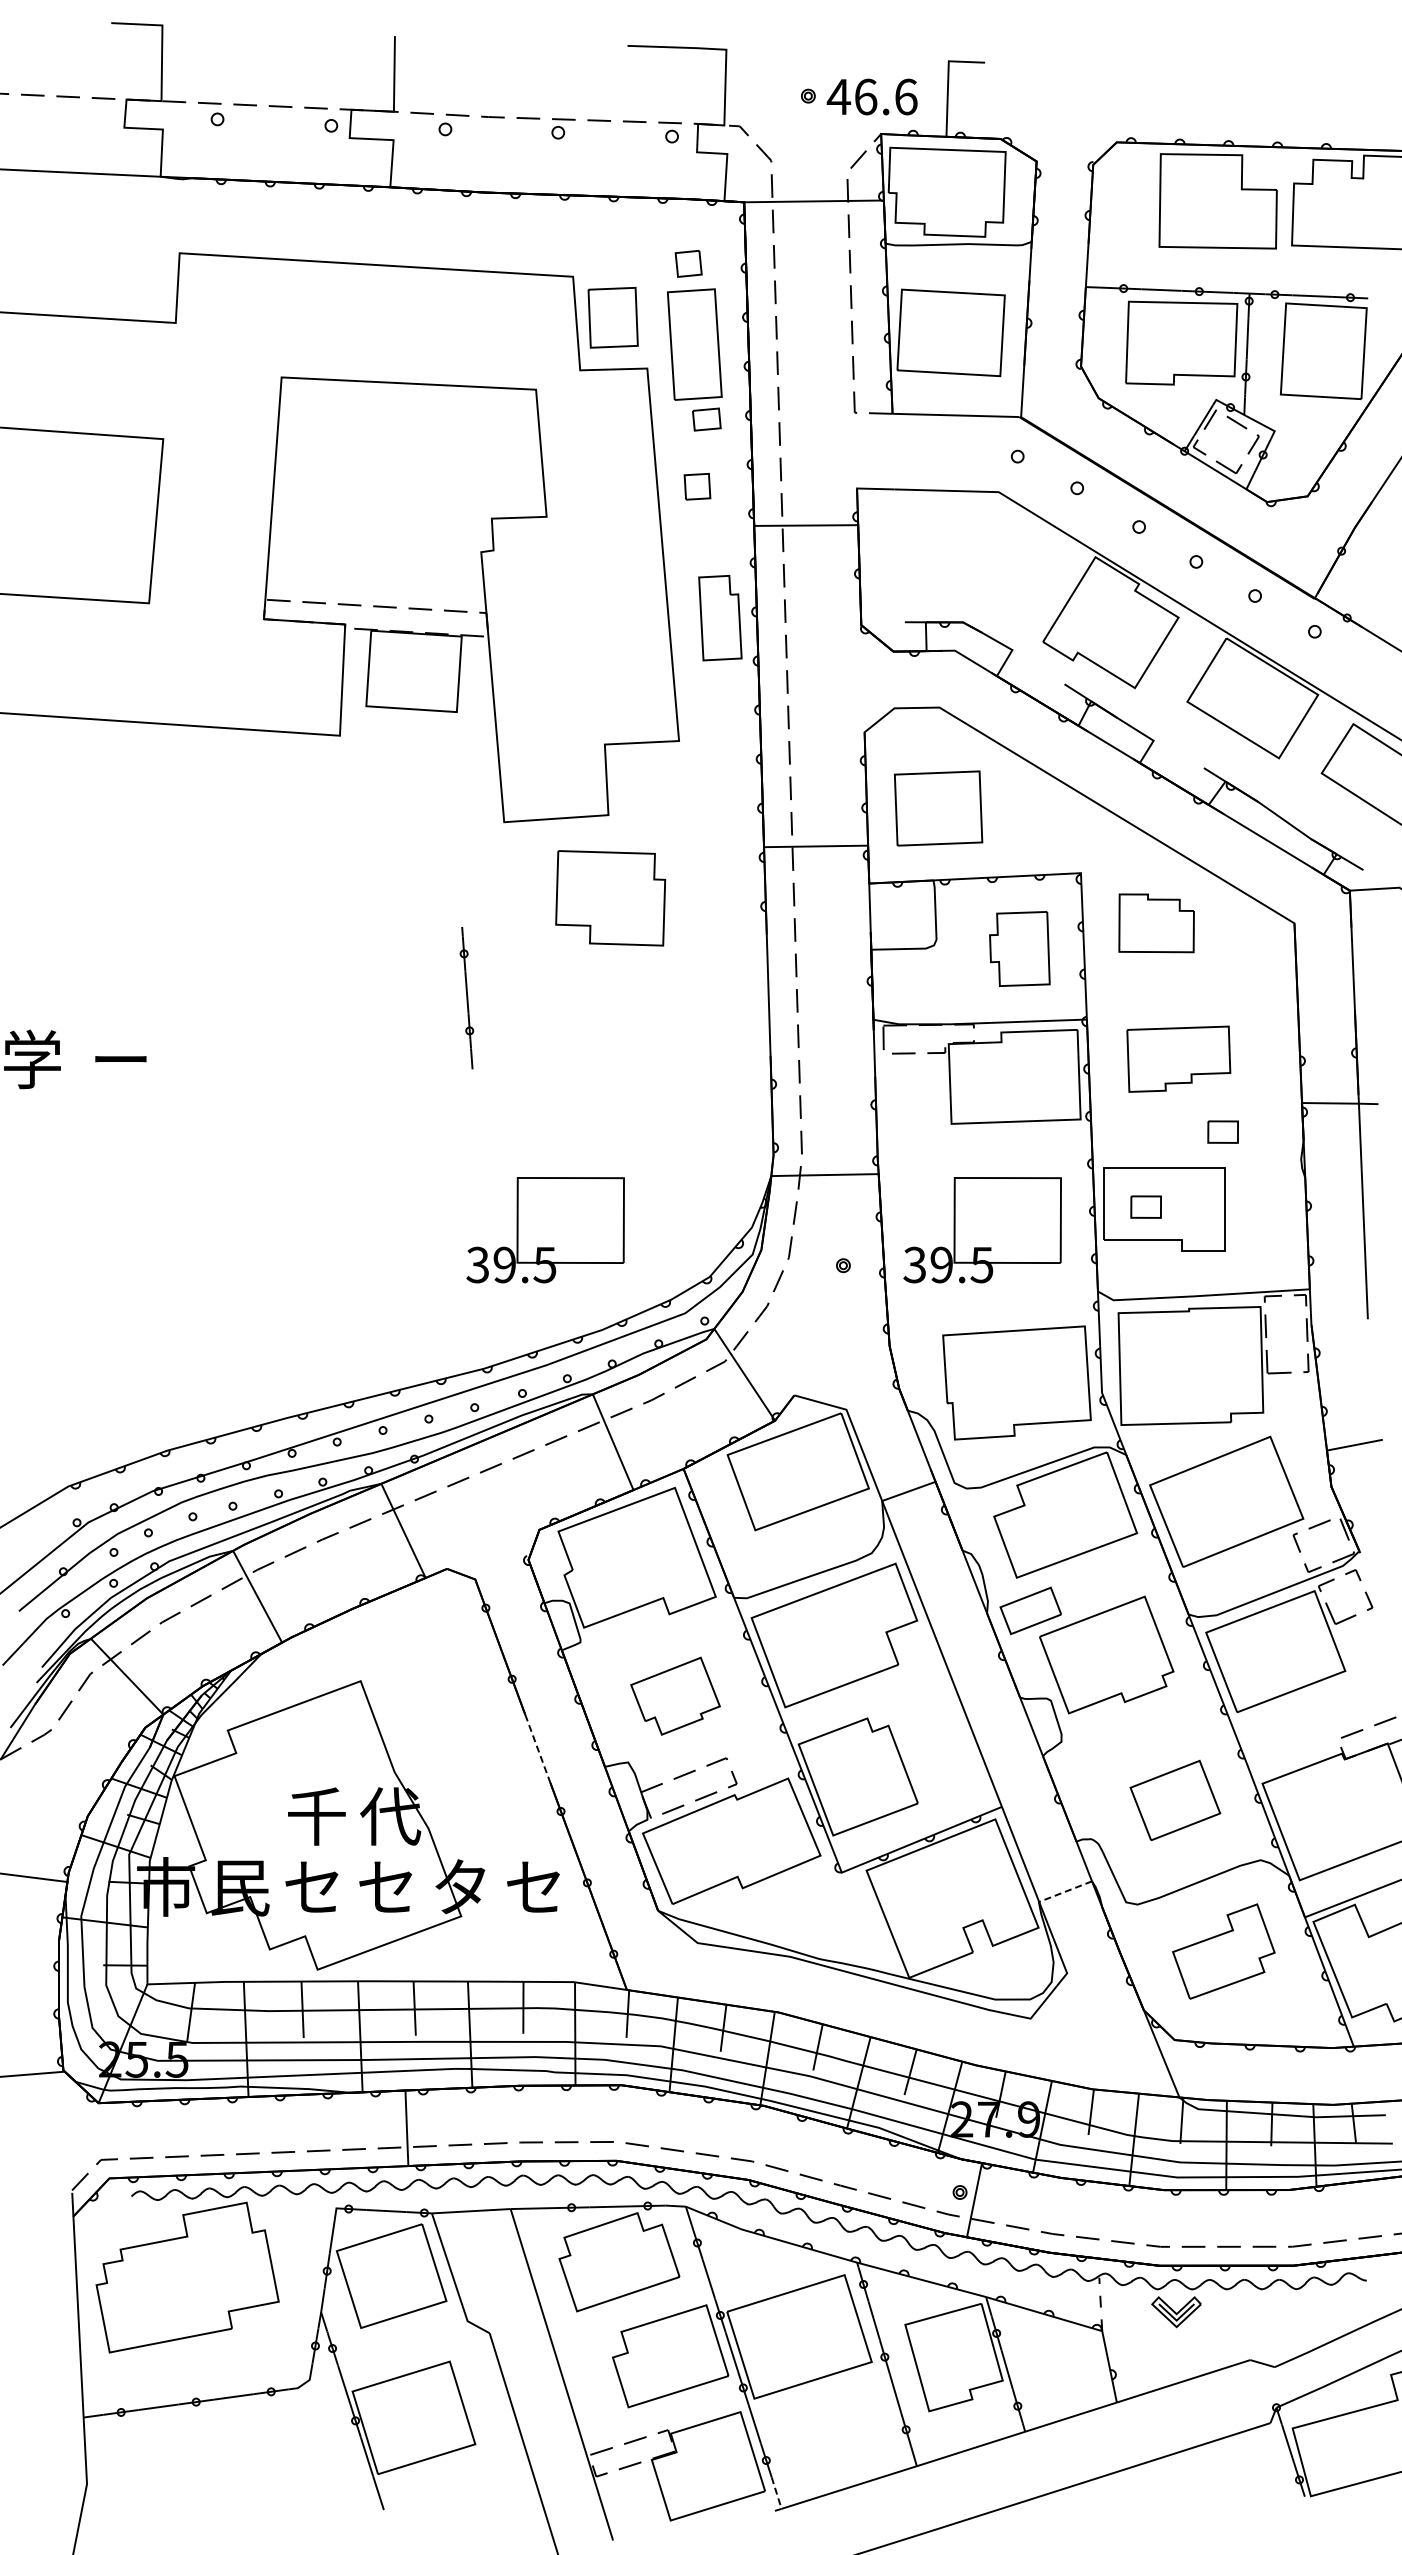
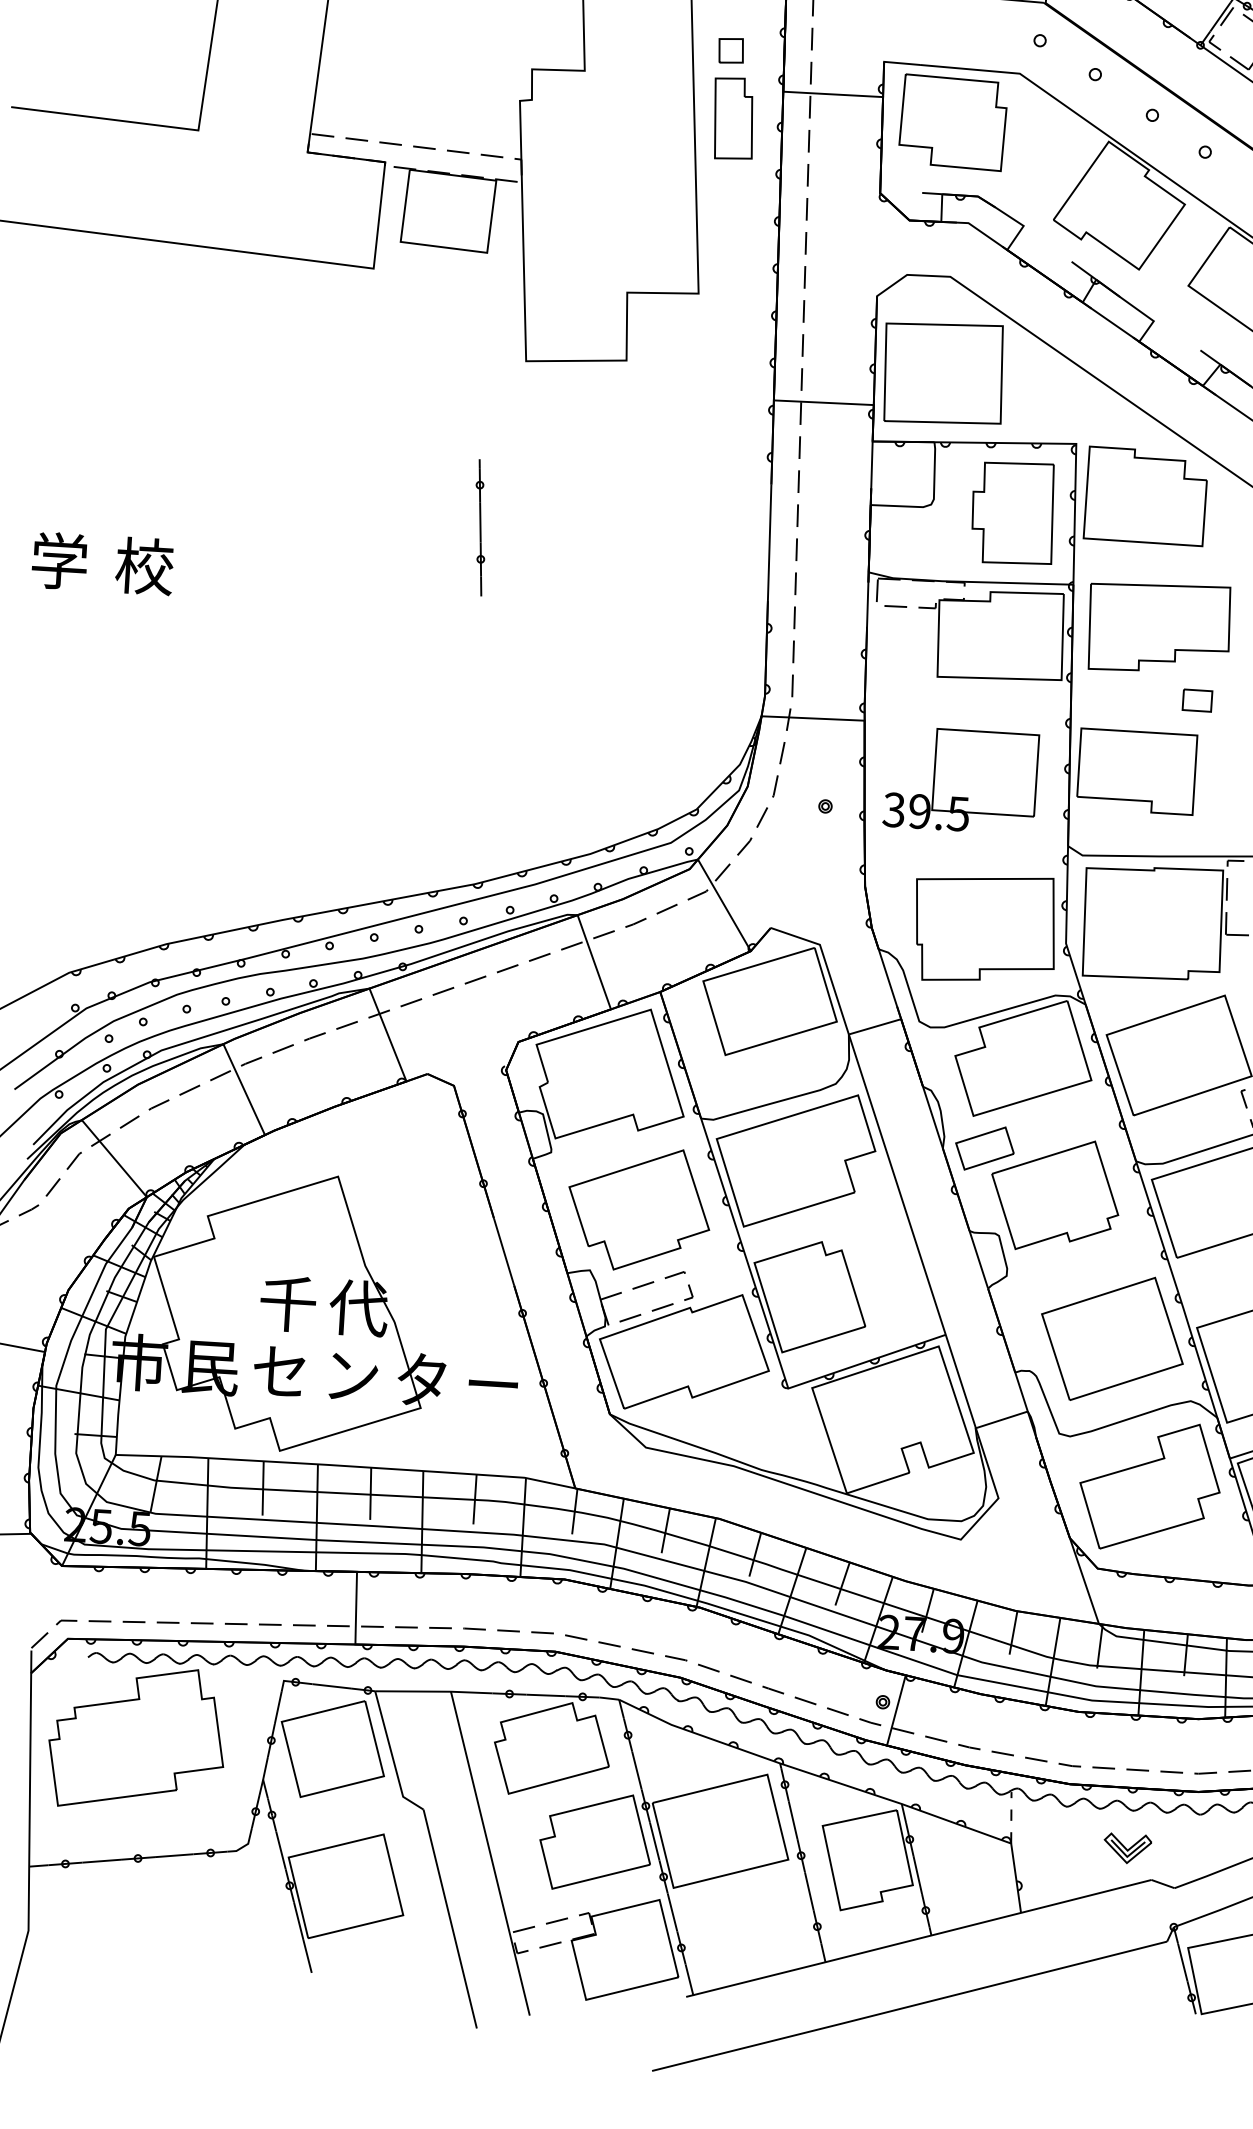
part: (720, 618) -> (733, 119), moved
part: (938, 808) -> (943, 373), size x1.43
part: (610, 898) -> (953, 122), moved
part: (1156, 923) -> (1145, 496), size x1.67
part: (1019, 948) -> (1012, 512), size x1.43
part: (1178, 1058) -> (1159, 627), size x1.43
text: (120, 1059) -> (144, 566), ー -> 校
part: (1145, 1206) -> (1118, 767), removed
part: (545, 1230) -> (541, 755), removed
part: (675, 1696) -> (639, 1209), size x1.67
line: (538, 1749) -> (504, 1252), dashed -> solid
part: (1175, 1800) -> (1112, 1338), size x1.67
text: (386, 1886) -> (350, 1375), セ -> ン
text: (533, 1886) -> (491, 1383), セ -> ー
line: (1065, 1891) -> (1001, 1419), dashed -> solid
part: (1223, 1951) -> (1149, 1486), size x1.43
part: (1176, 2312) -> (1127, 1849), moved
line: (778, 2497) -> (690, 1984), dashed -> solid

